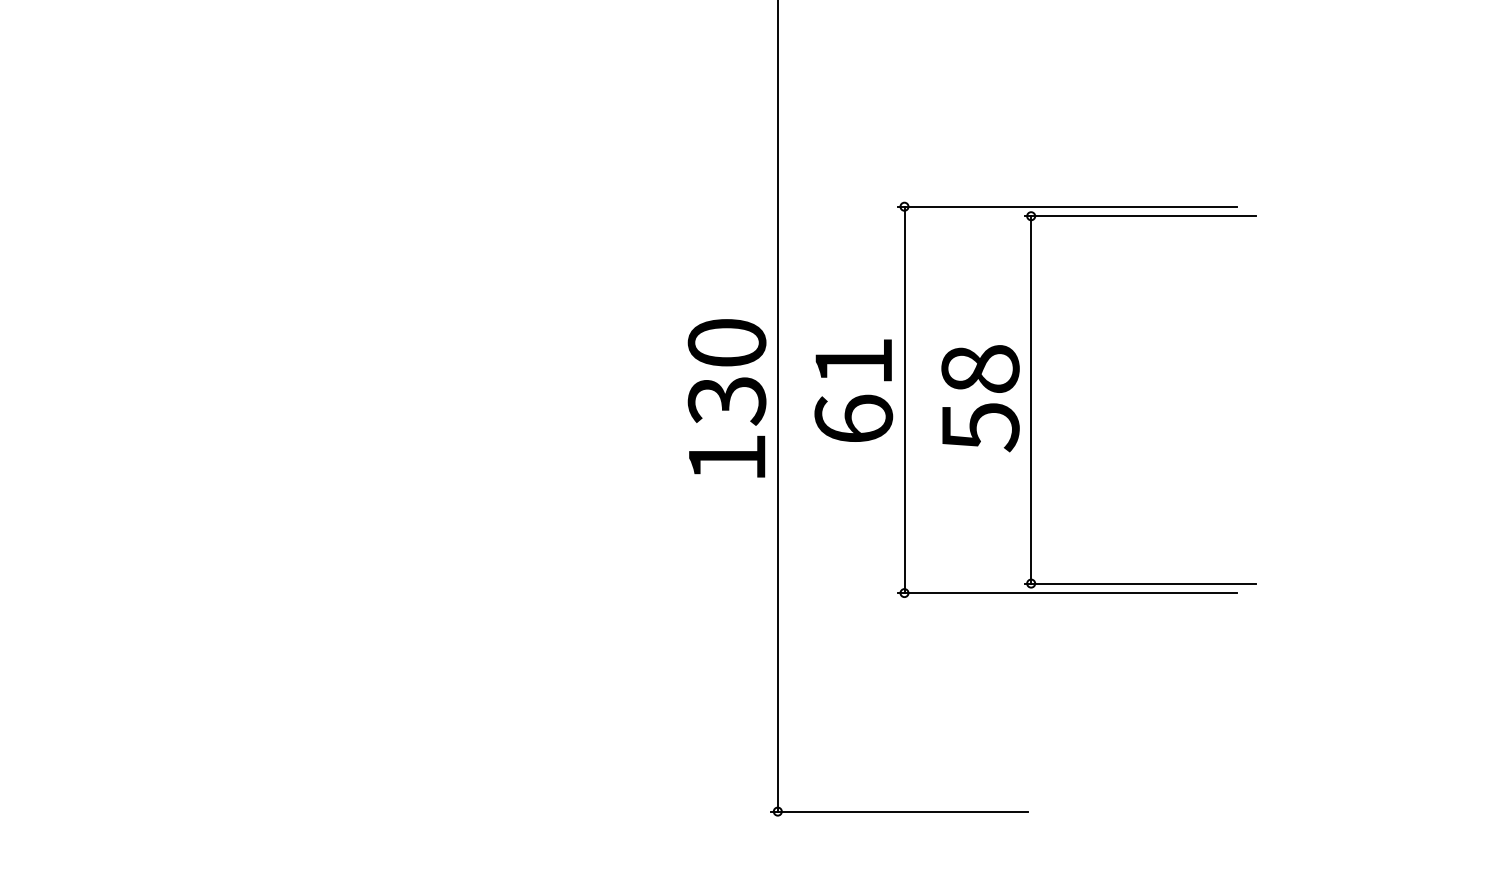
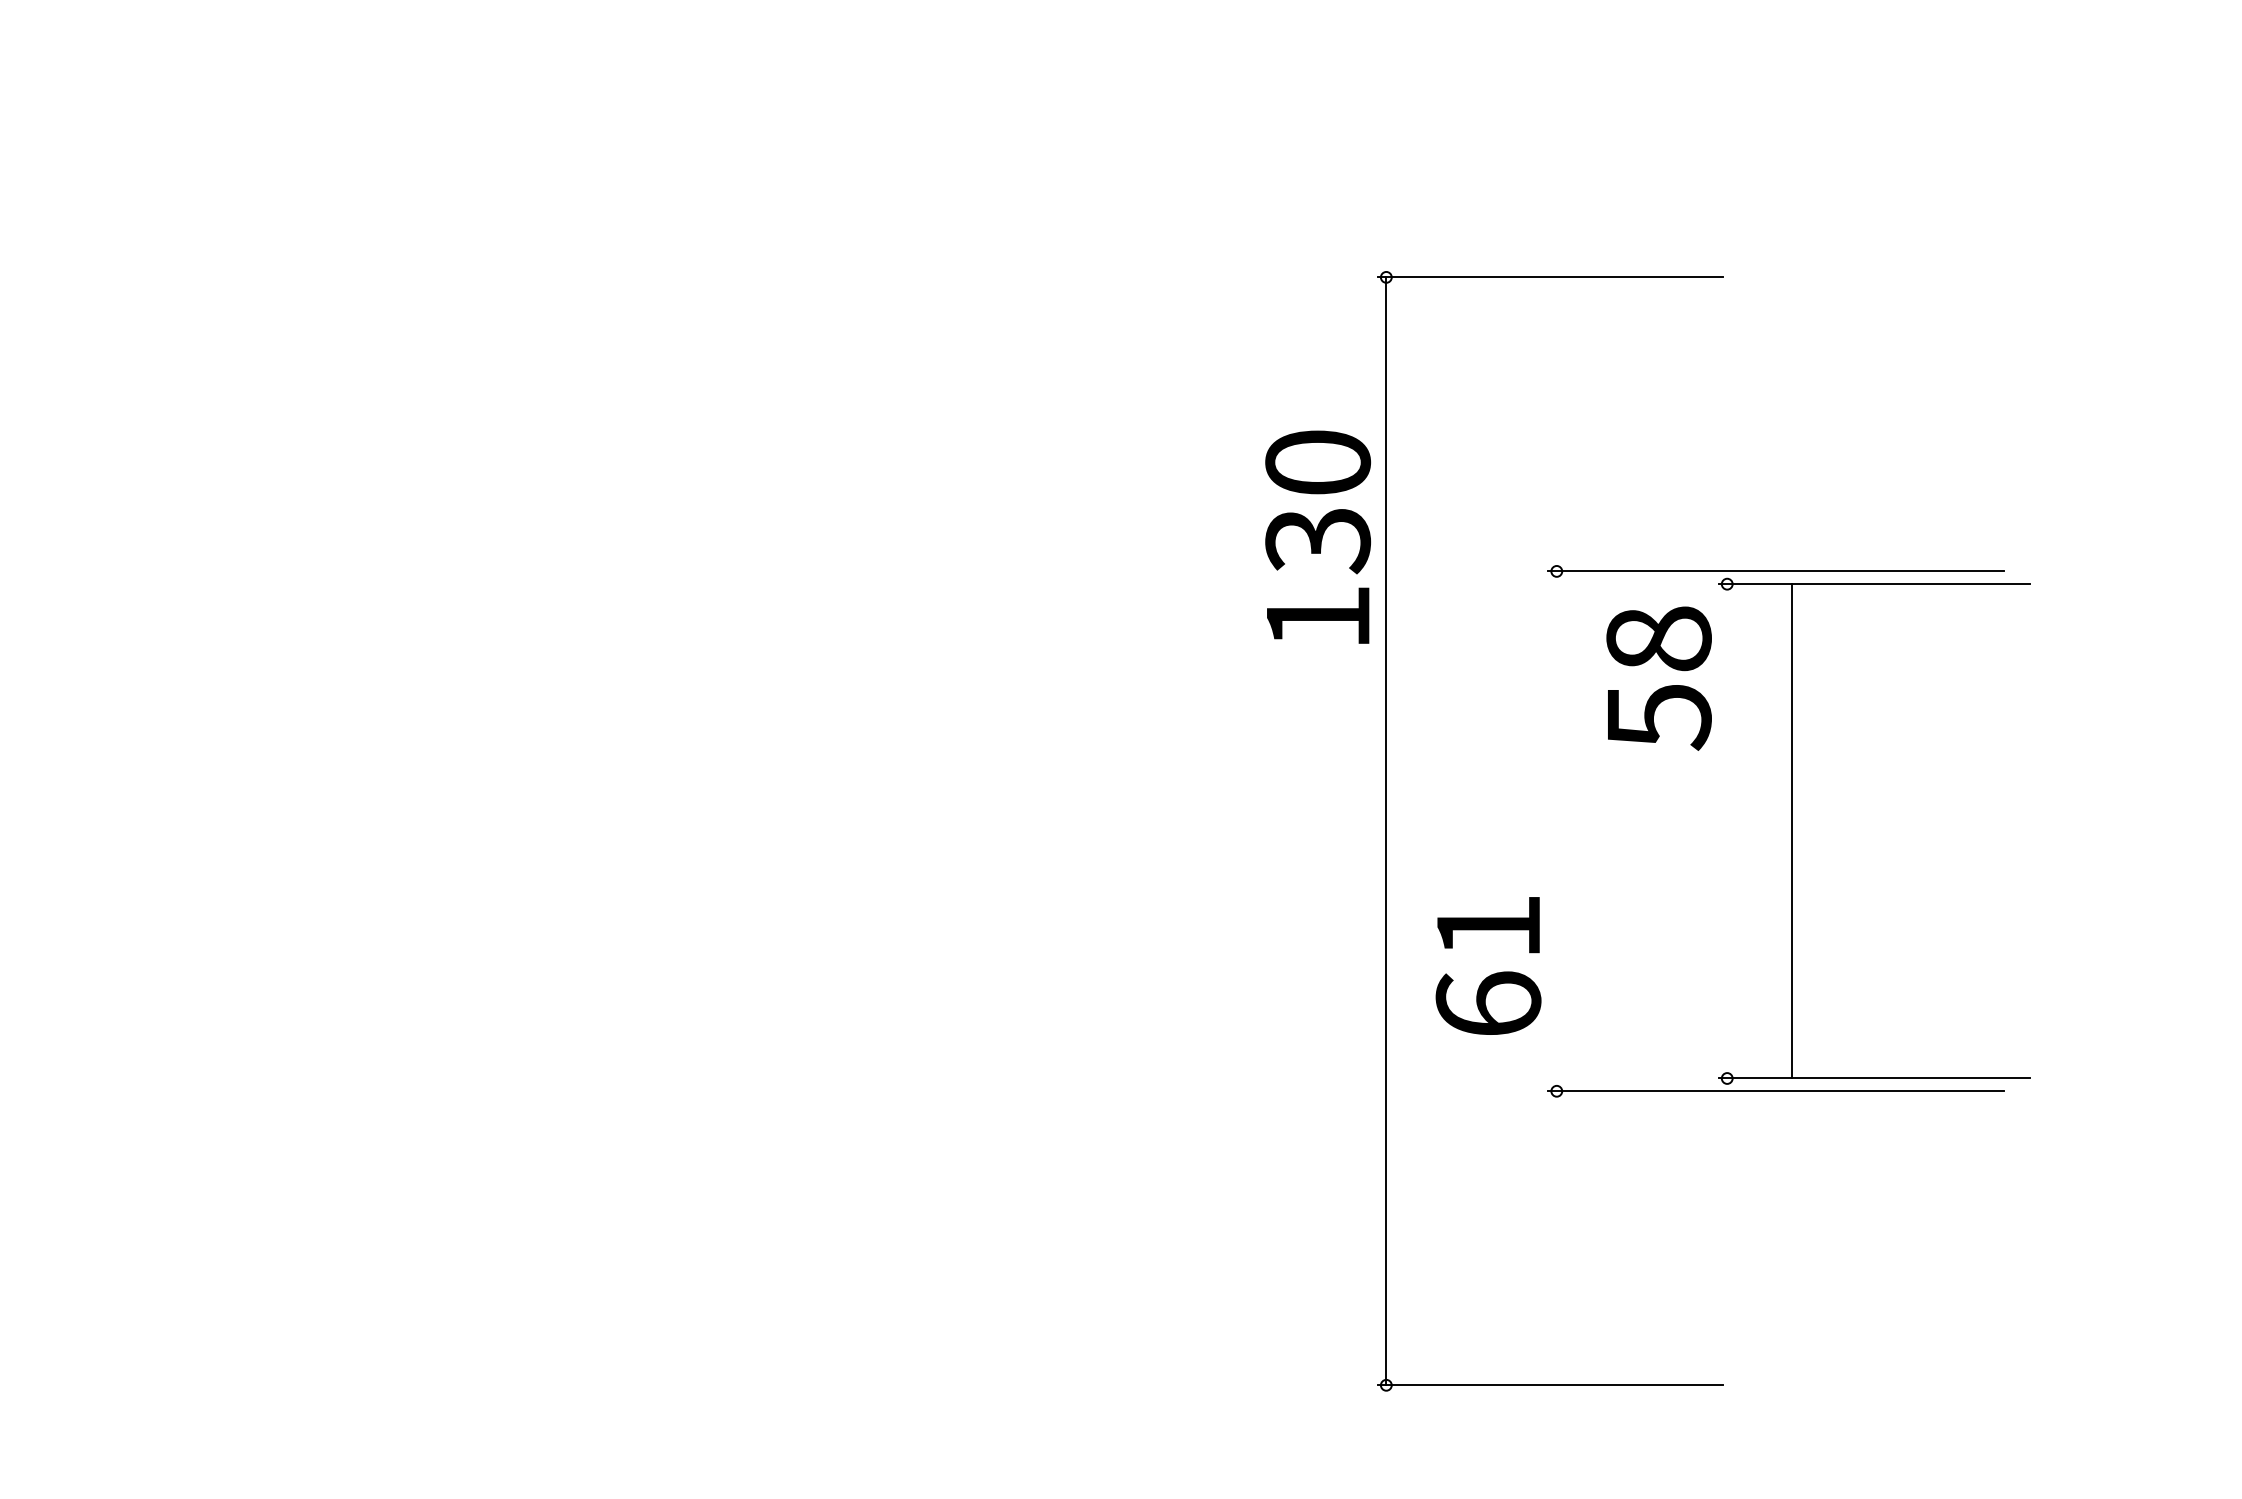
text: (853, 390) -> (1488, 965), moved
text: (726, 397) -> (1317, 536), moved
text: (980, 398) -> (1658, 678), moved
line: (904, 400) -> (1556, 831), removed
line: (1031, 400) -> (1792, 831), moved

